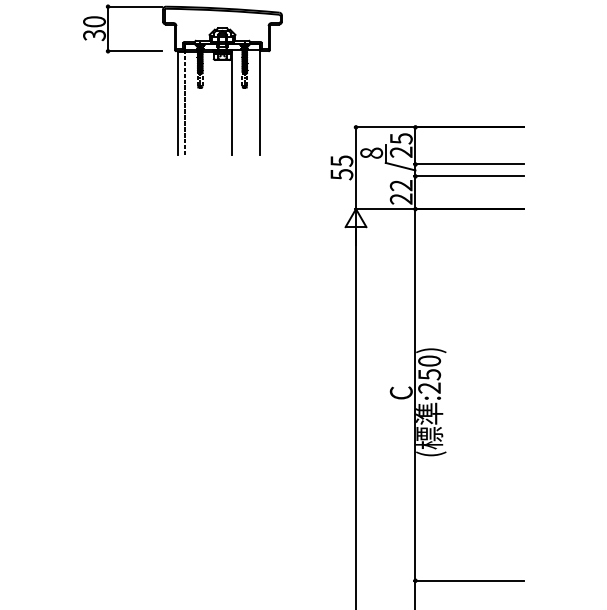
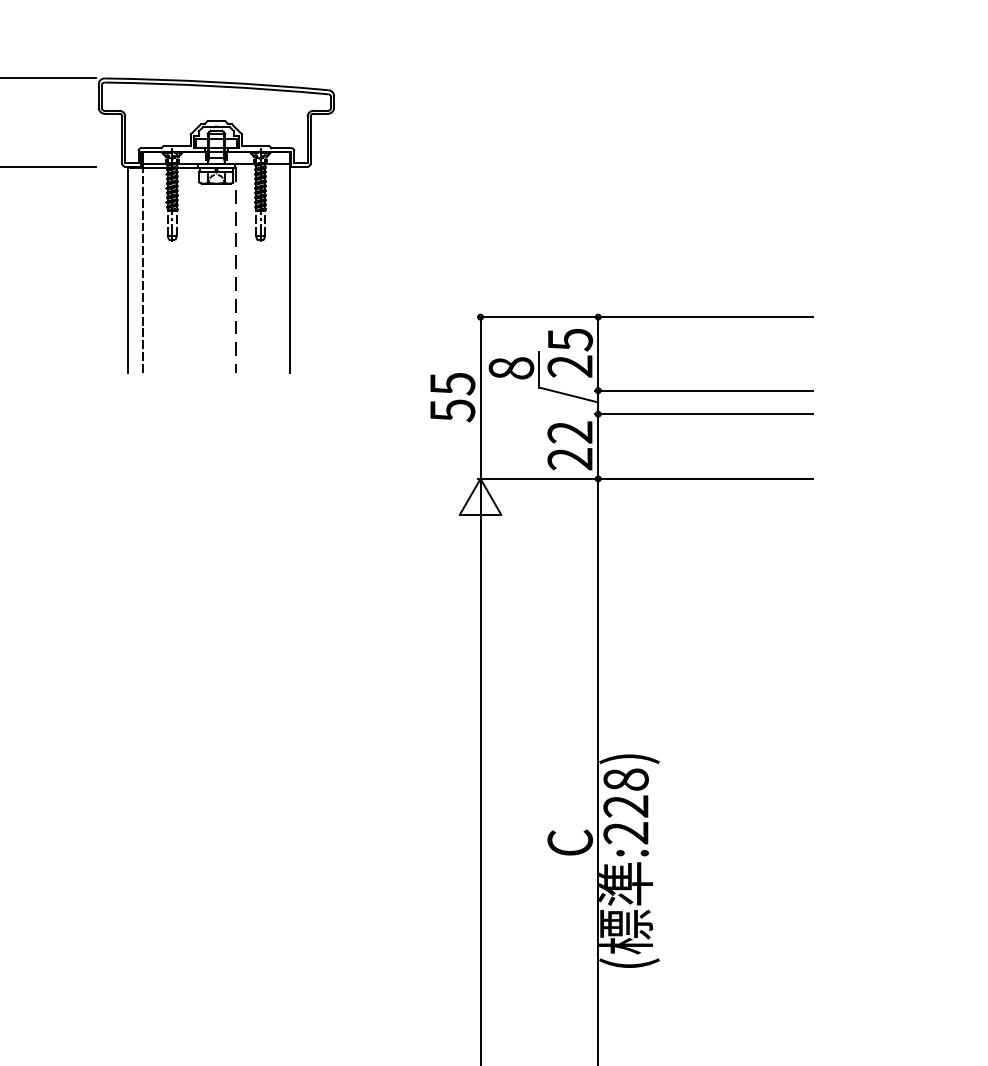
line: (232, 103) -> (236, 269), solid -> dashed
text: (429, 367) -> (625, 792), :250) -> :228)

